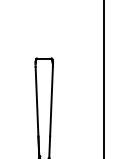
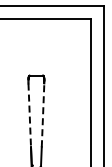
line: (36, 101) -> (29, 115), solid -> dashed
line: (52, 101) -> (43, 115), solid -> dashed

